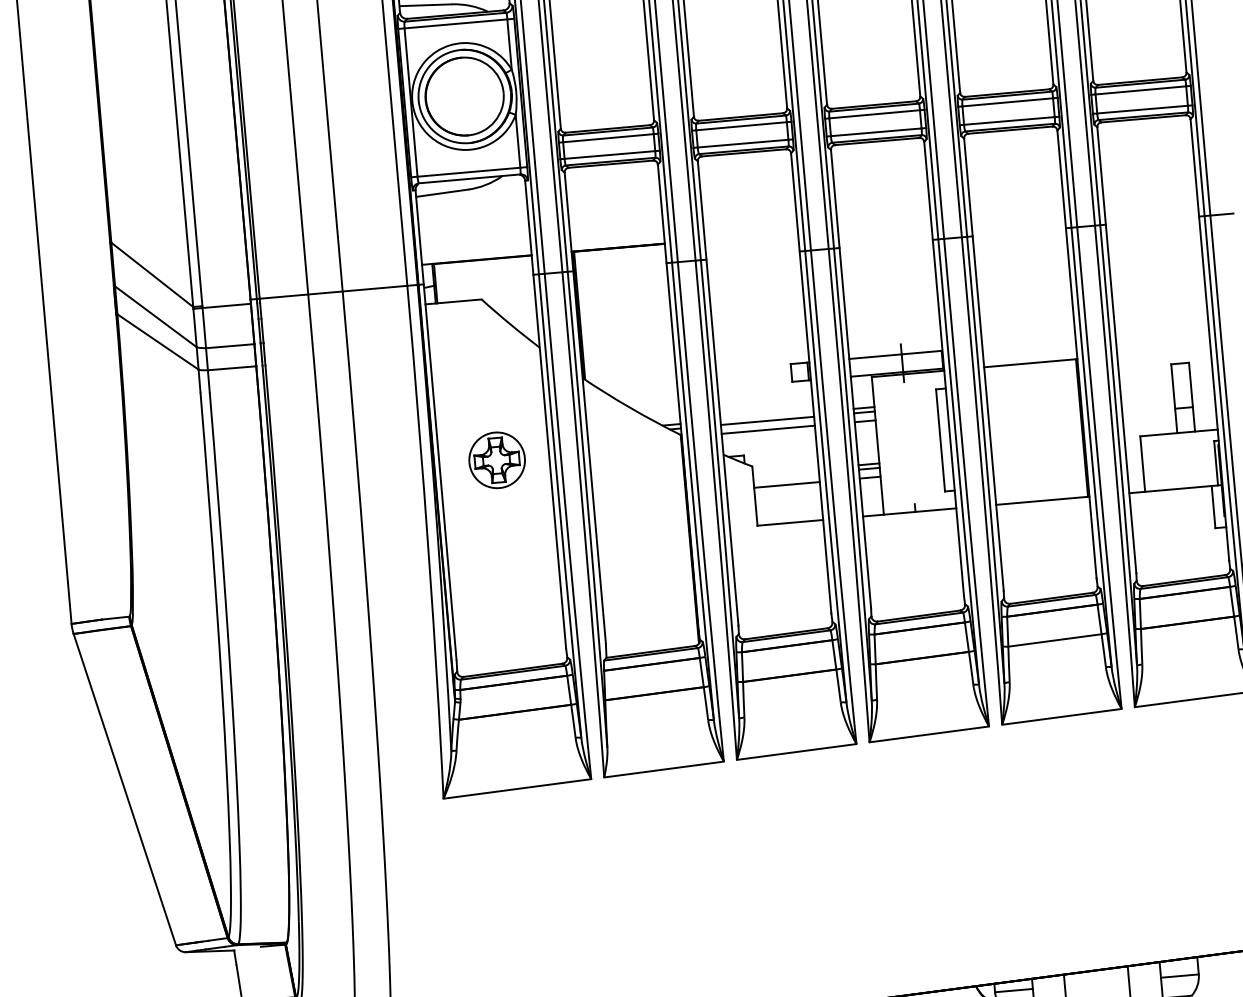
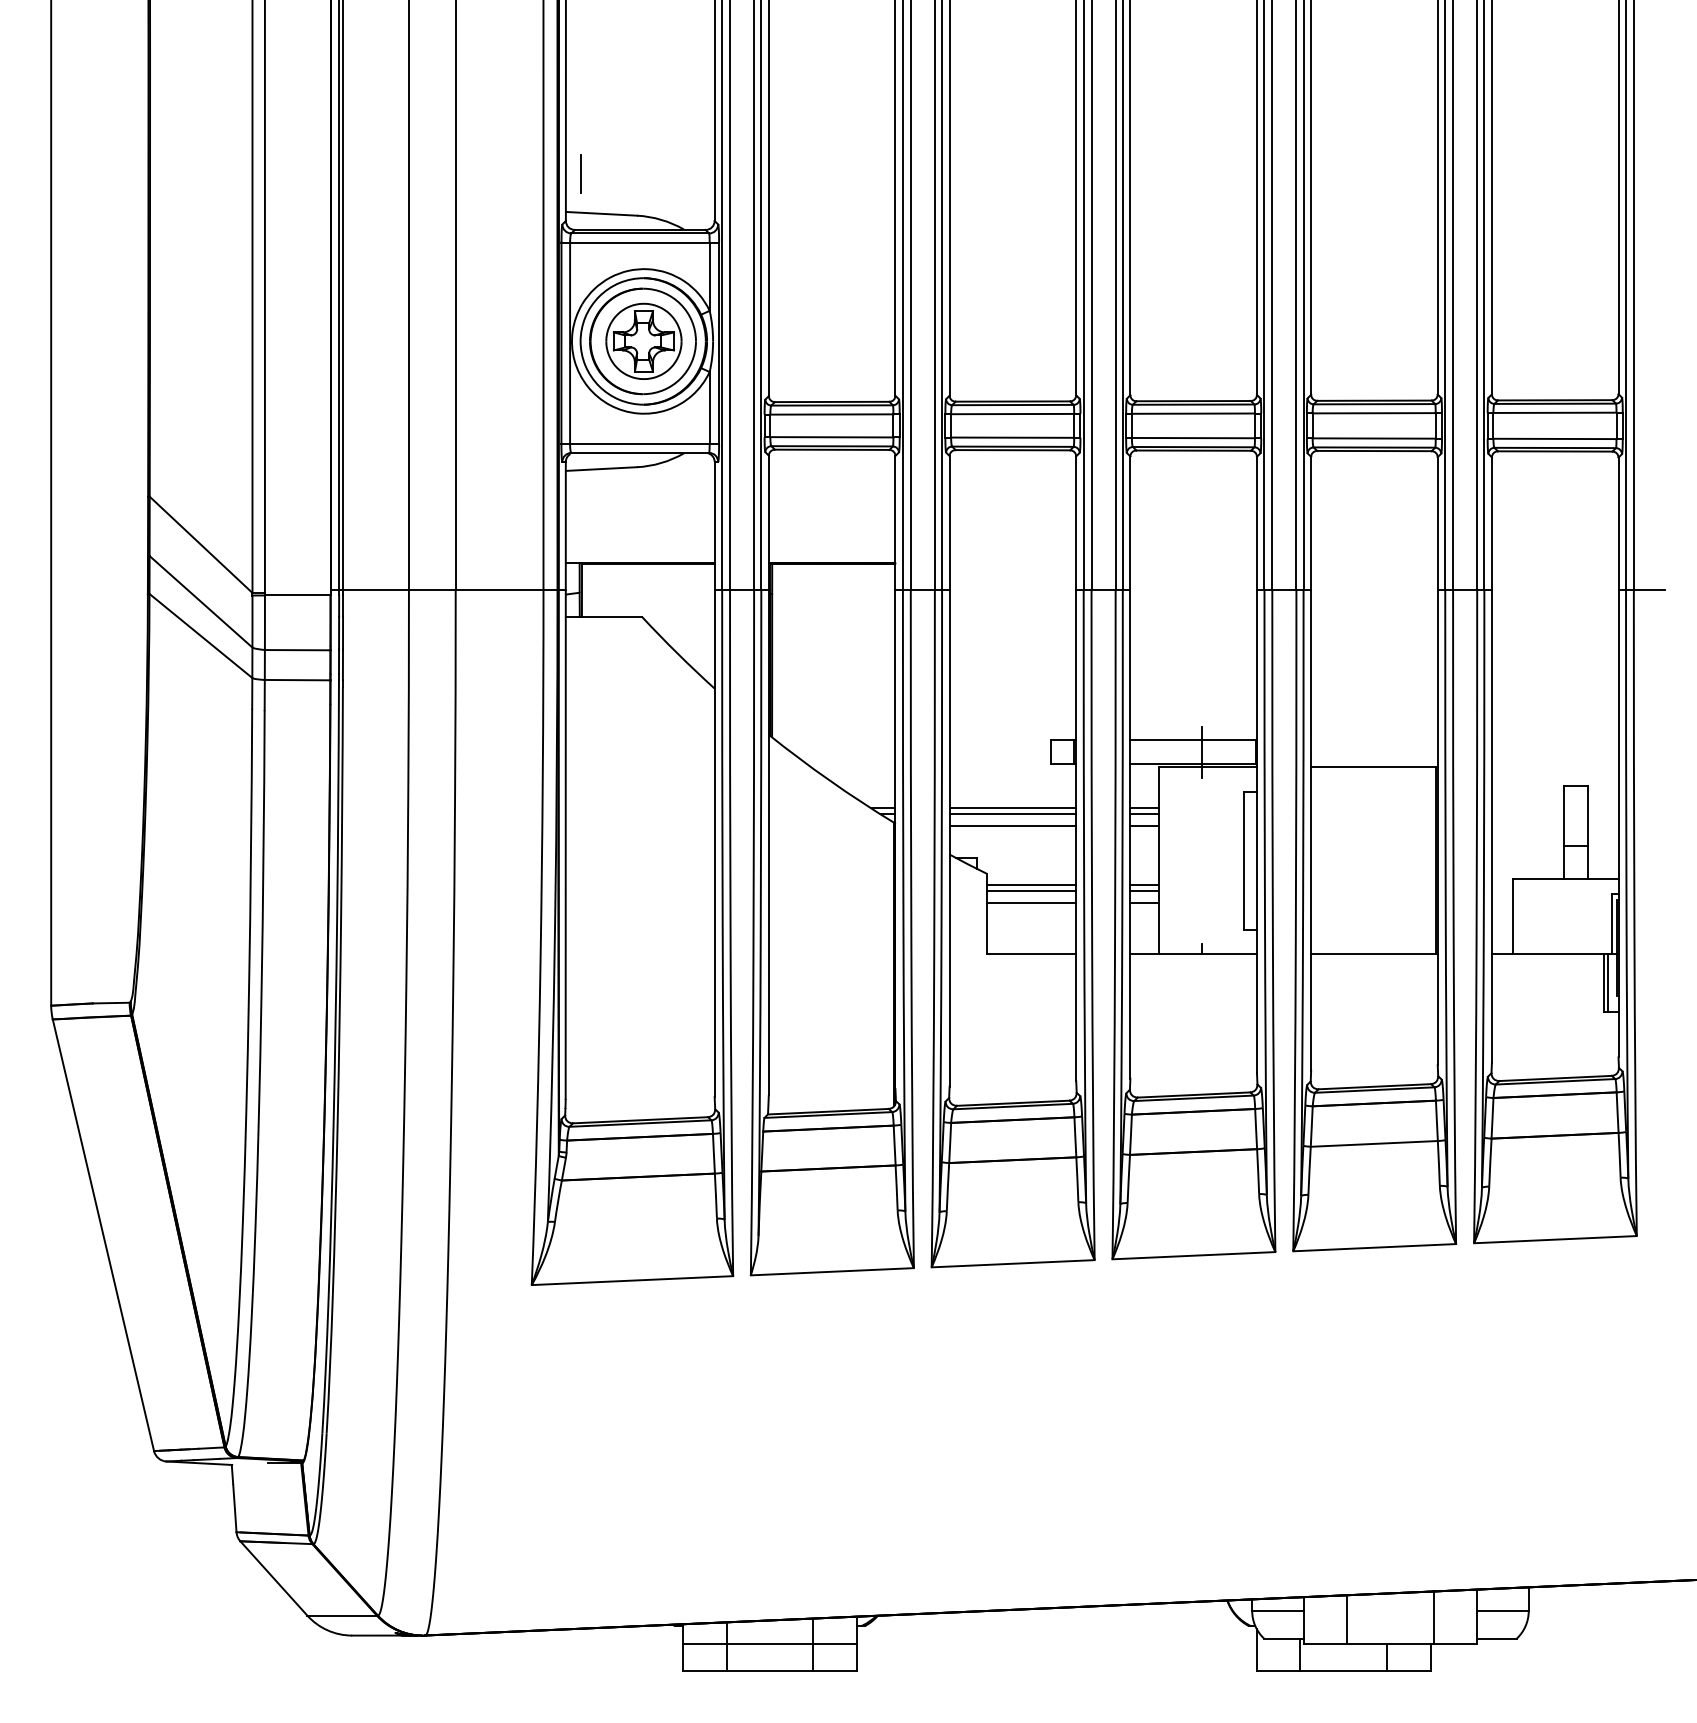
line: (766, 416) -> (1012, 808), added
part: (496, 459) -> (643, 340), moved
line: (785, 471) -> (1031, 884), added
line: (786, 475) -> (1031, 890), added
line: (1216, 506) -> (1607, 982), added

